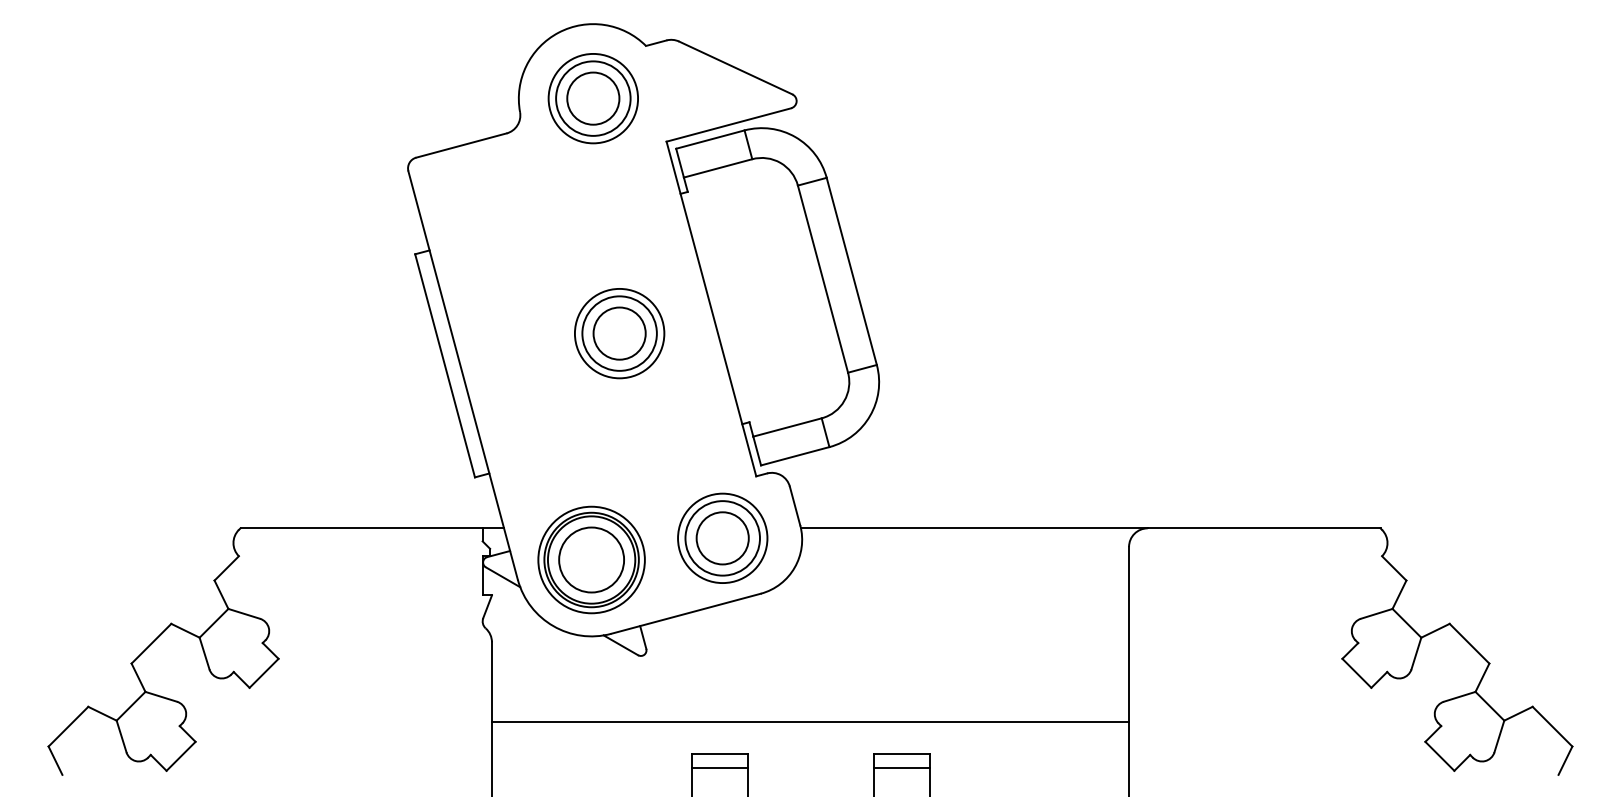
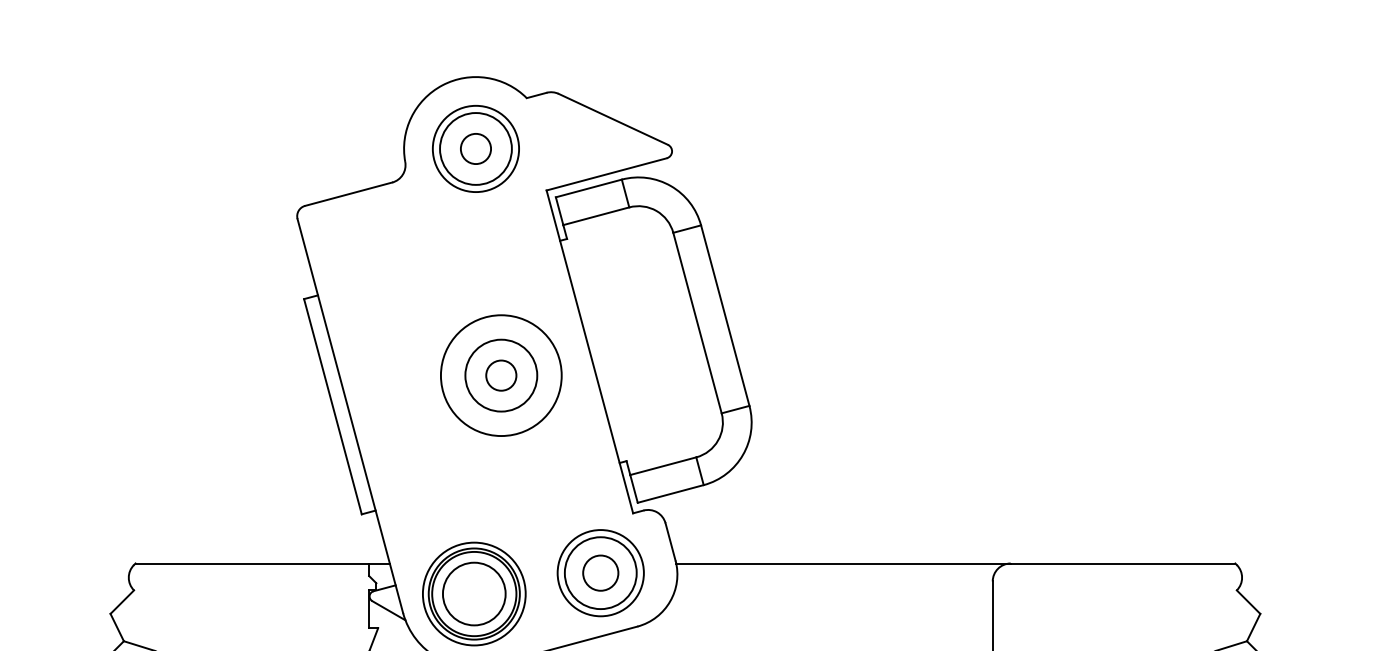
circle: (593, 98) -> (476, 148), size x0.6
circle: (619, 333) -> (501, 375), size x0.6
circle: (619, 333) -> (501, 375), size x1.4
circle: (722, 538) -> (600, 573), size x0.7

